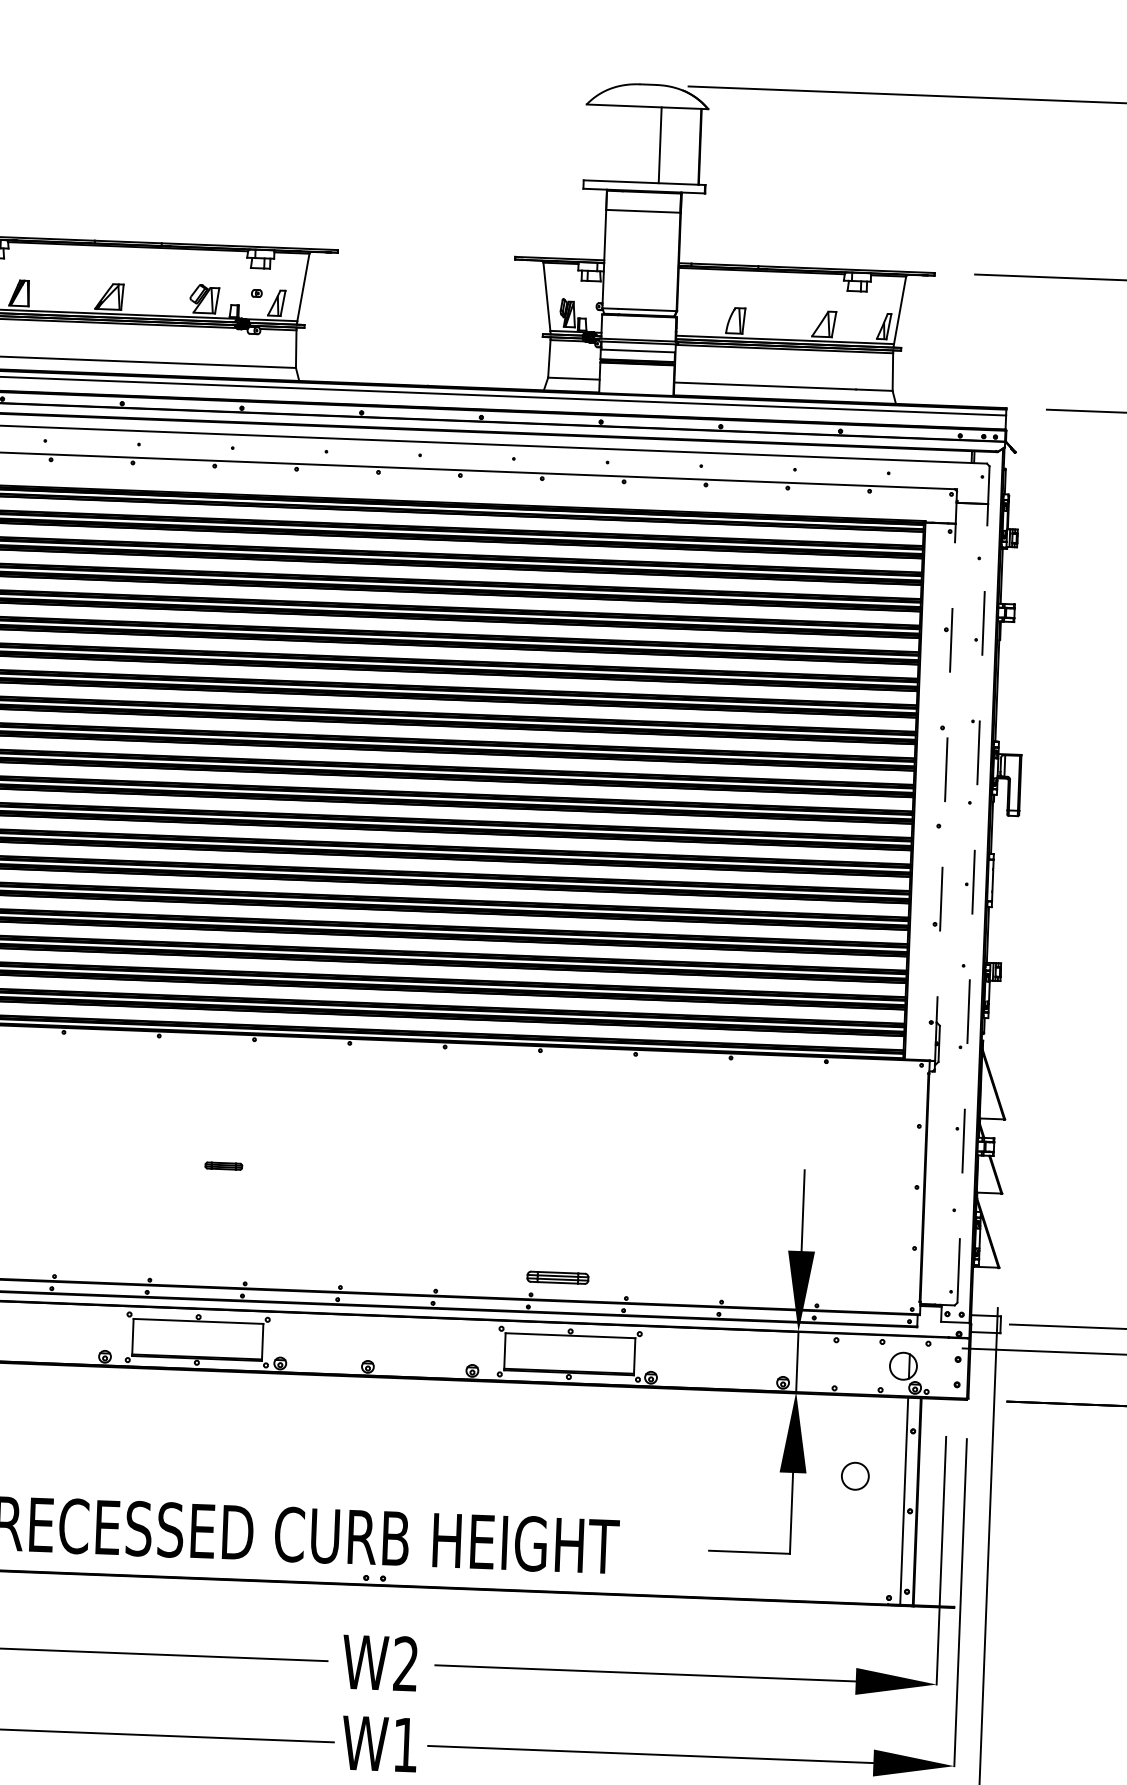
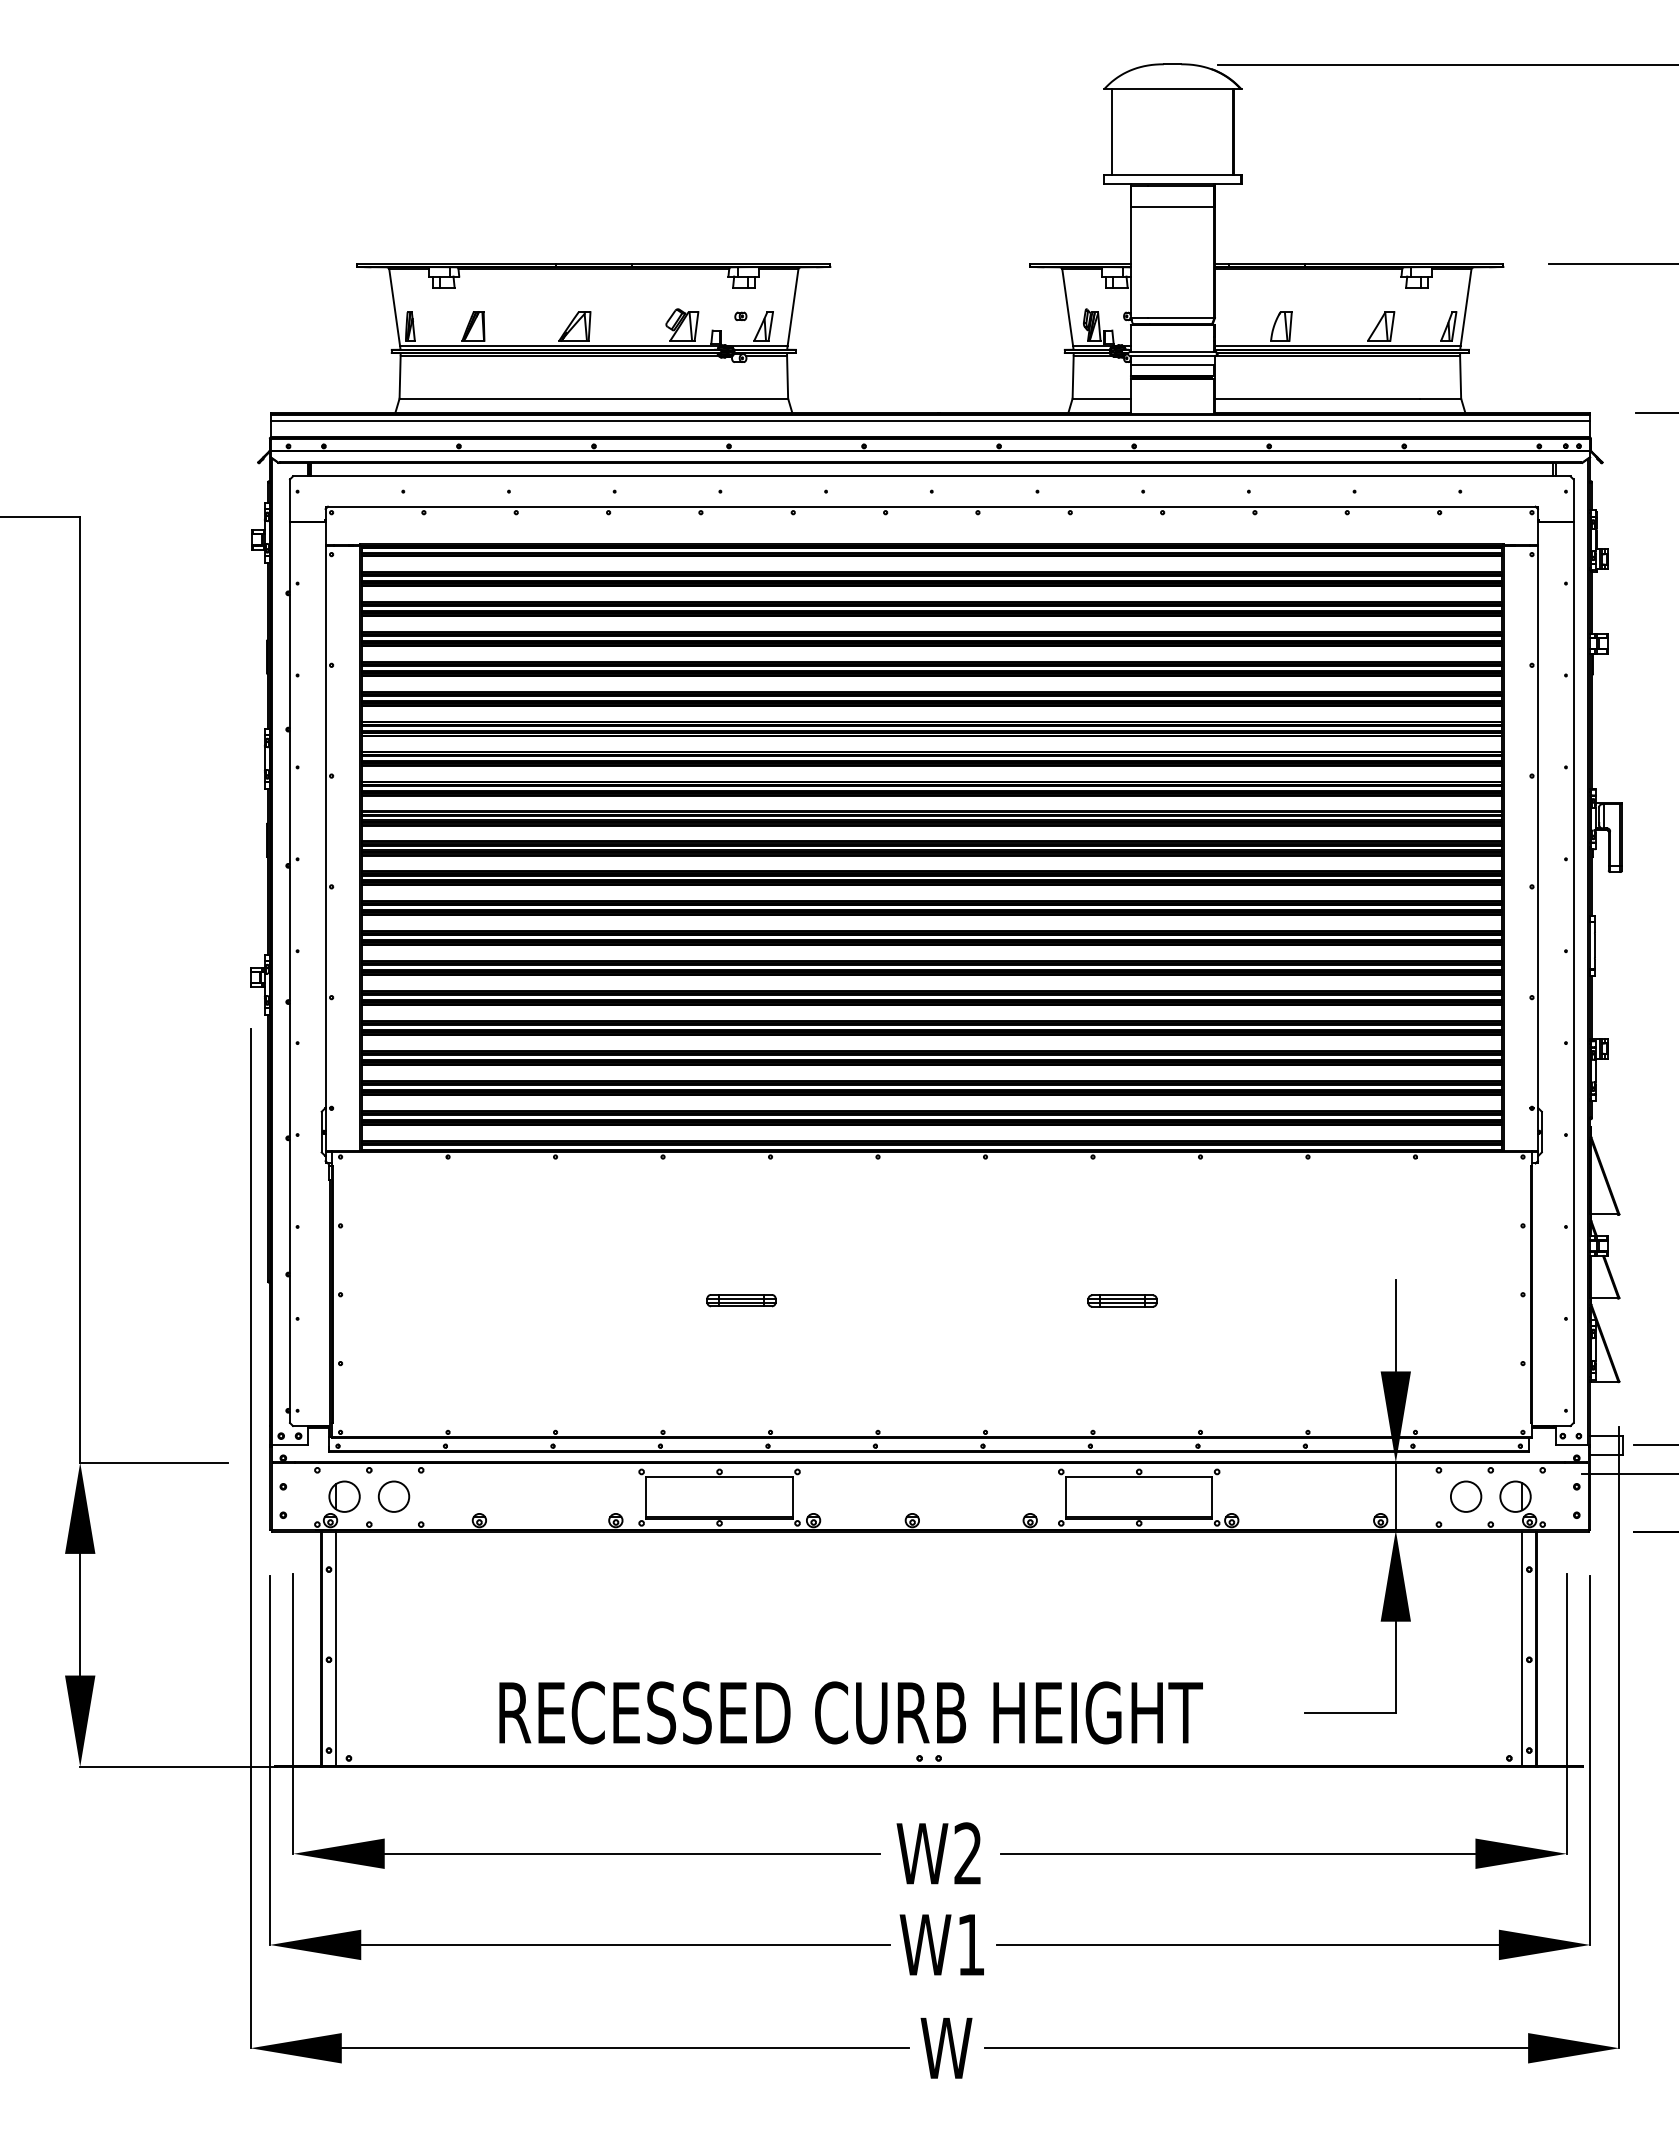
line: (660, 144) -> (1111, 131), moved
line: (944, 792) -> (1537, 848), dashed -> solid
line: (972, 903) -> (1573, 972), dashed -> solid
part: (223, 1165) -> (741, 1300), size x1.67
part: (557, 1277) -> (1122, 1300), moved
circle: (855, 1476) -> (1466, 1496), moved

